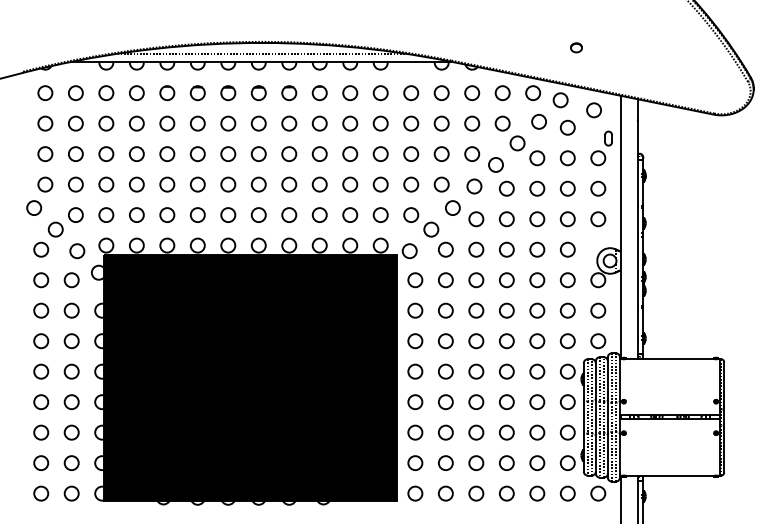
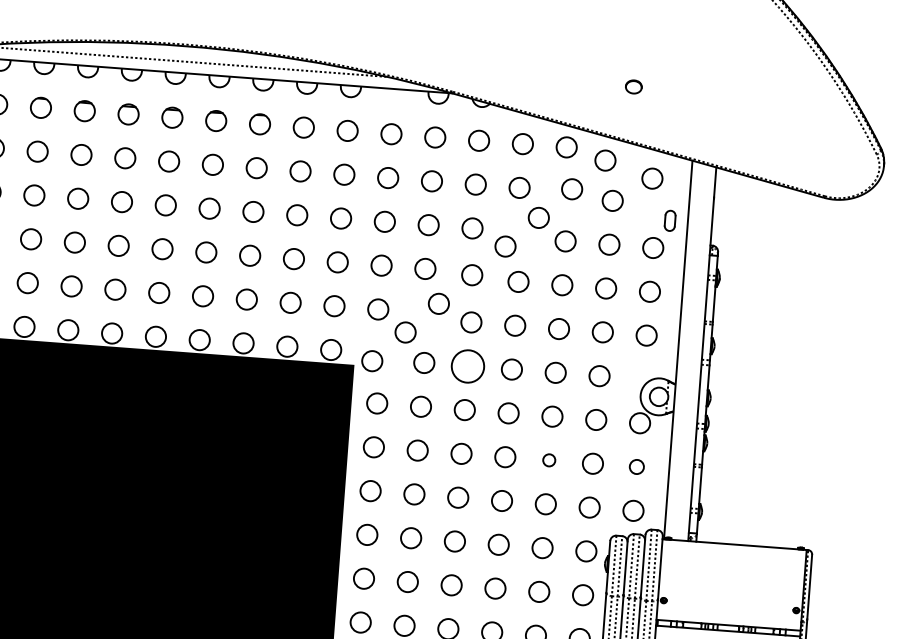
circle: (476, 249) -> (468, 365), size x1.6
circle: (537, 310) -> (549, 460), size x0.6
circle: (598, 310) -> (637, 466), size x0.7

